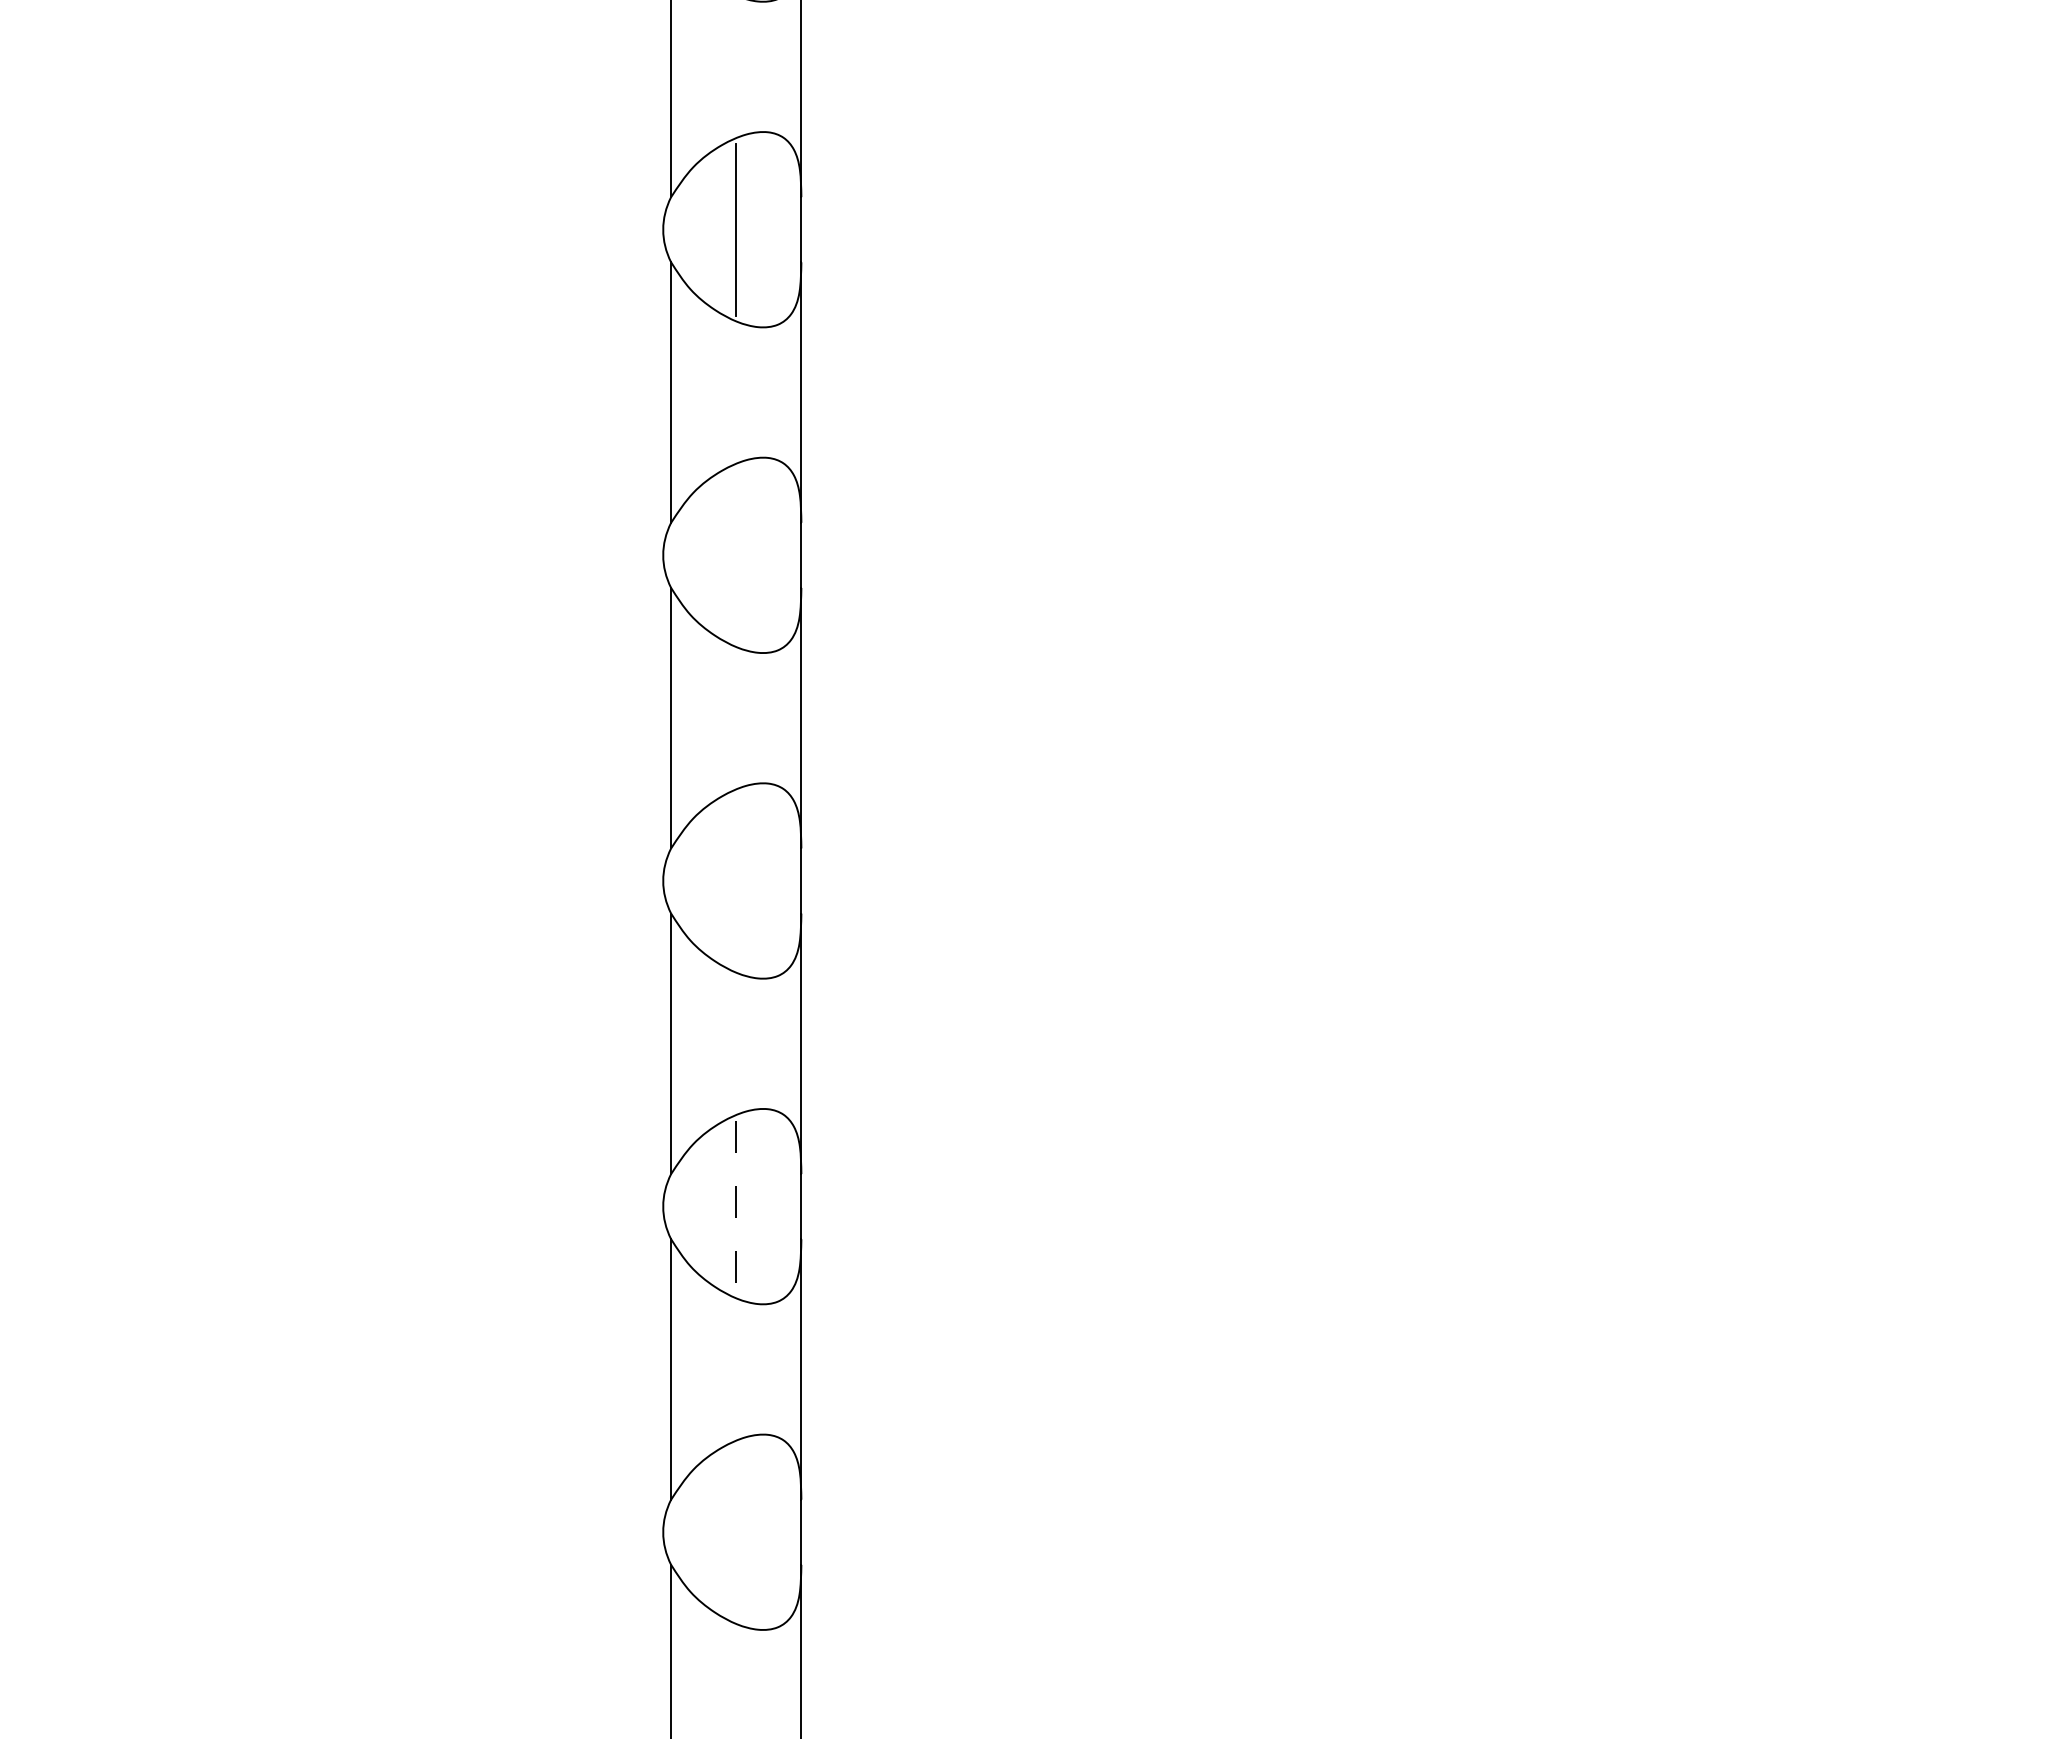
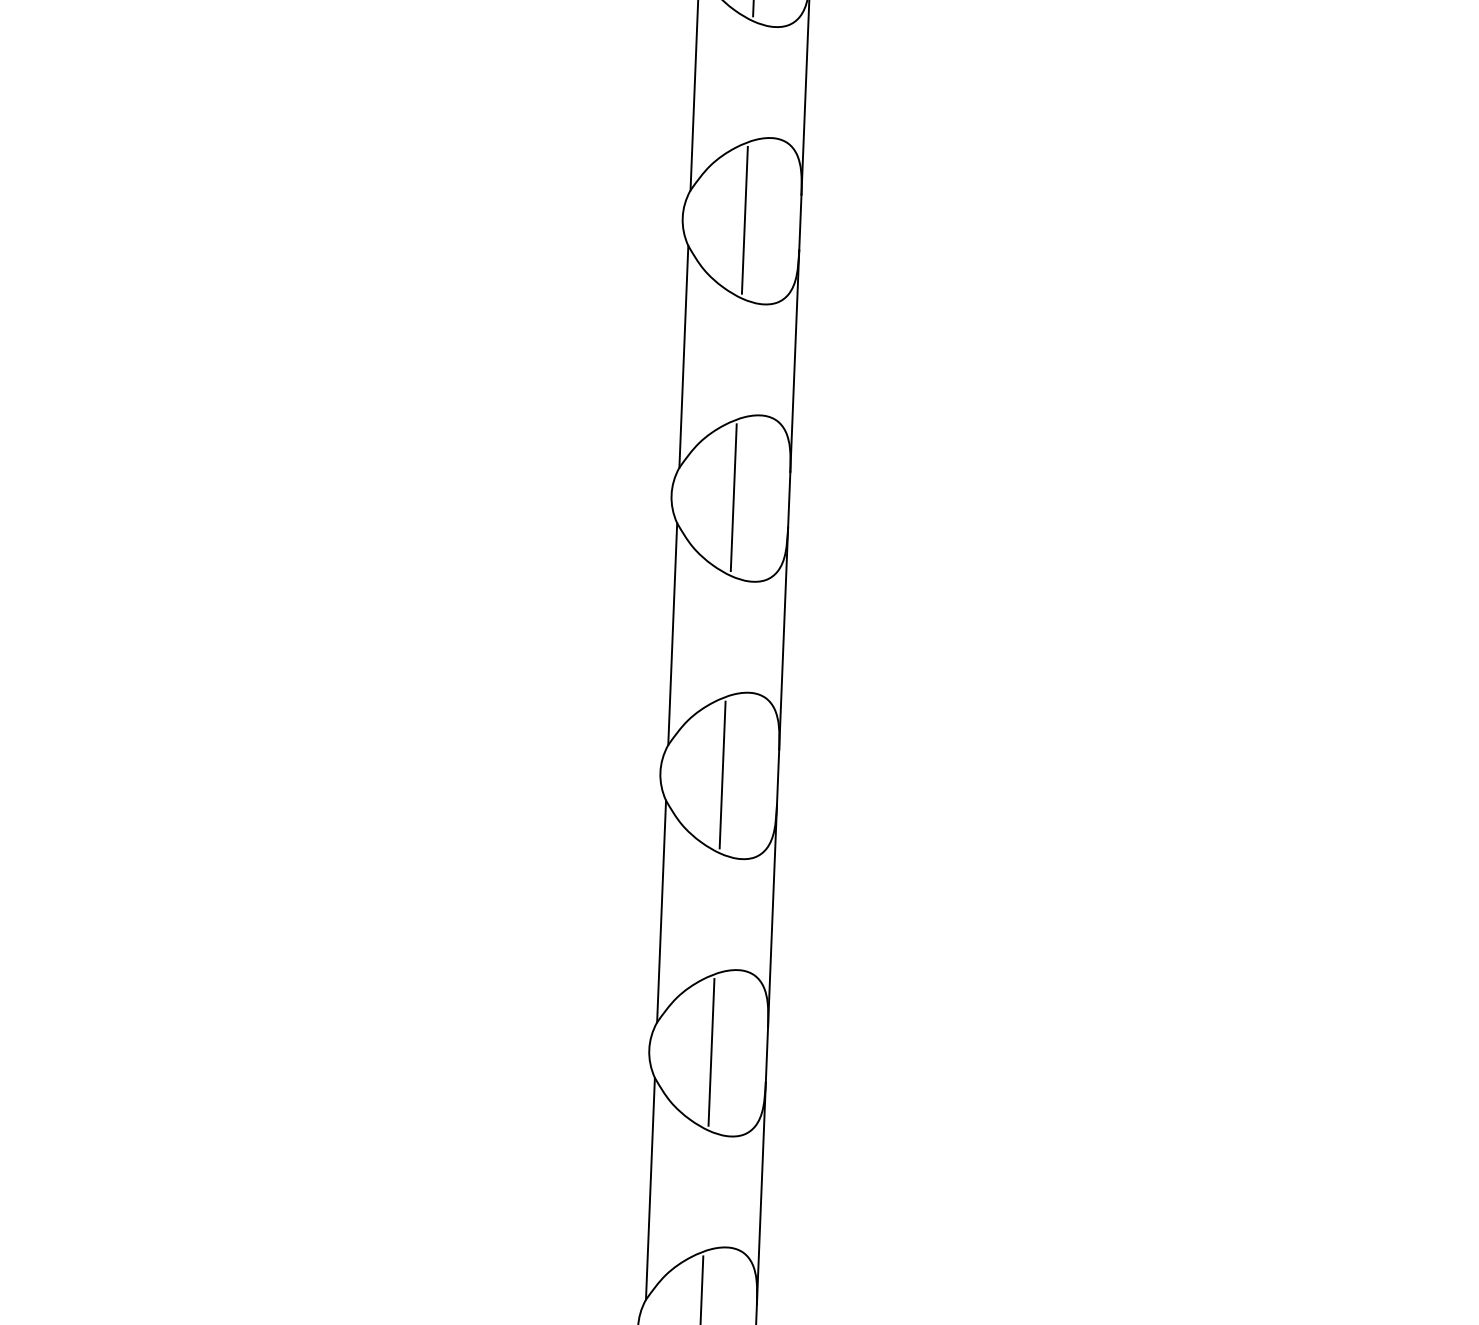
line: (736, 555) -> (745, 220), added
line: (736, 880) -> (733, 497), added
line: (736, 1207) -> (722, 775), dashed -> solid
line: (736, 1532) -> (711, 1052), added

